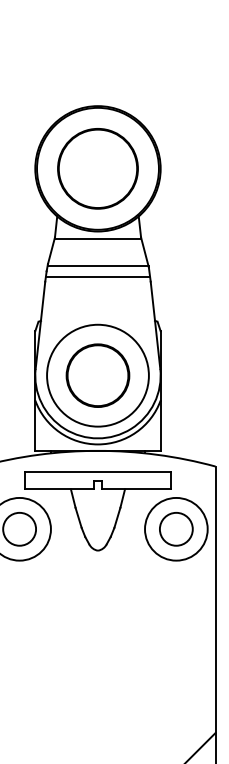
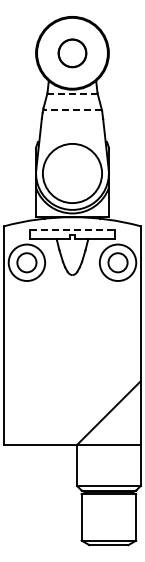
circle: (97, 169) -> (72, 53), size x0.6
line: (97, 239) -> (72, 94), solid -> dashed
line: (97, 265) -> (72, 109), solid -> dashed
line: (97, 277) -> (72, 116), removed
circle: (97, 375) -> (72, 173), removed
line: (97, 472) -> (72, 229), solid -> dashed

